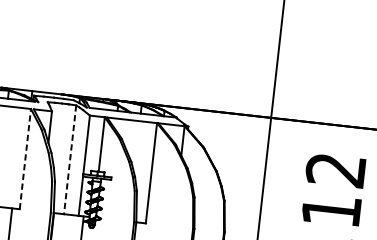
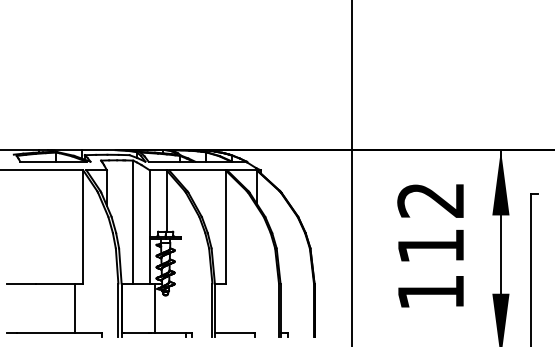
line: (25, 158) -> (83, 226), dashed -> solid
line: (70, 160) -> (133, 222), dashed -> solid

